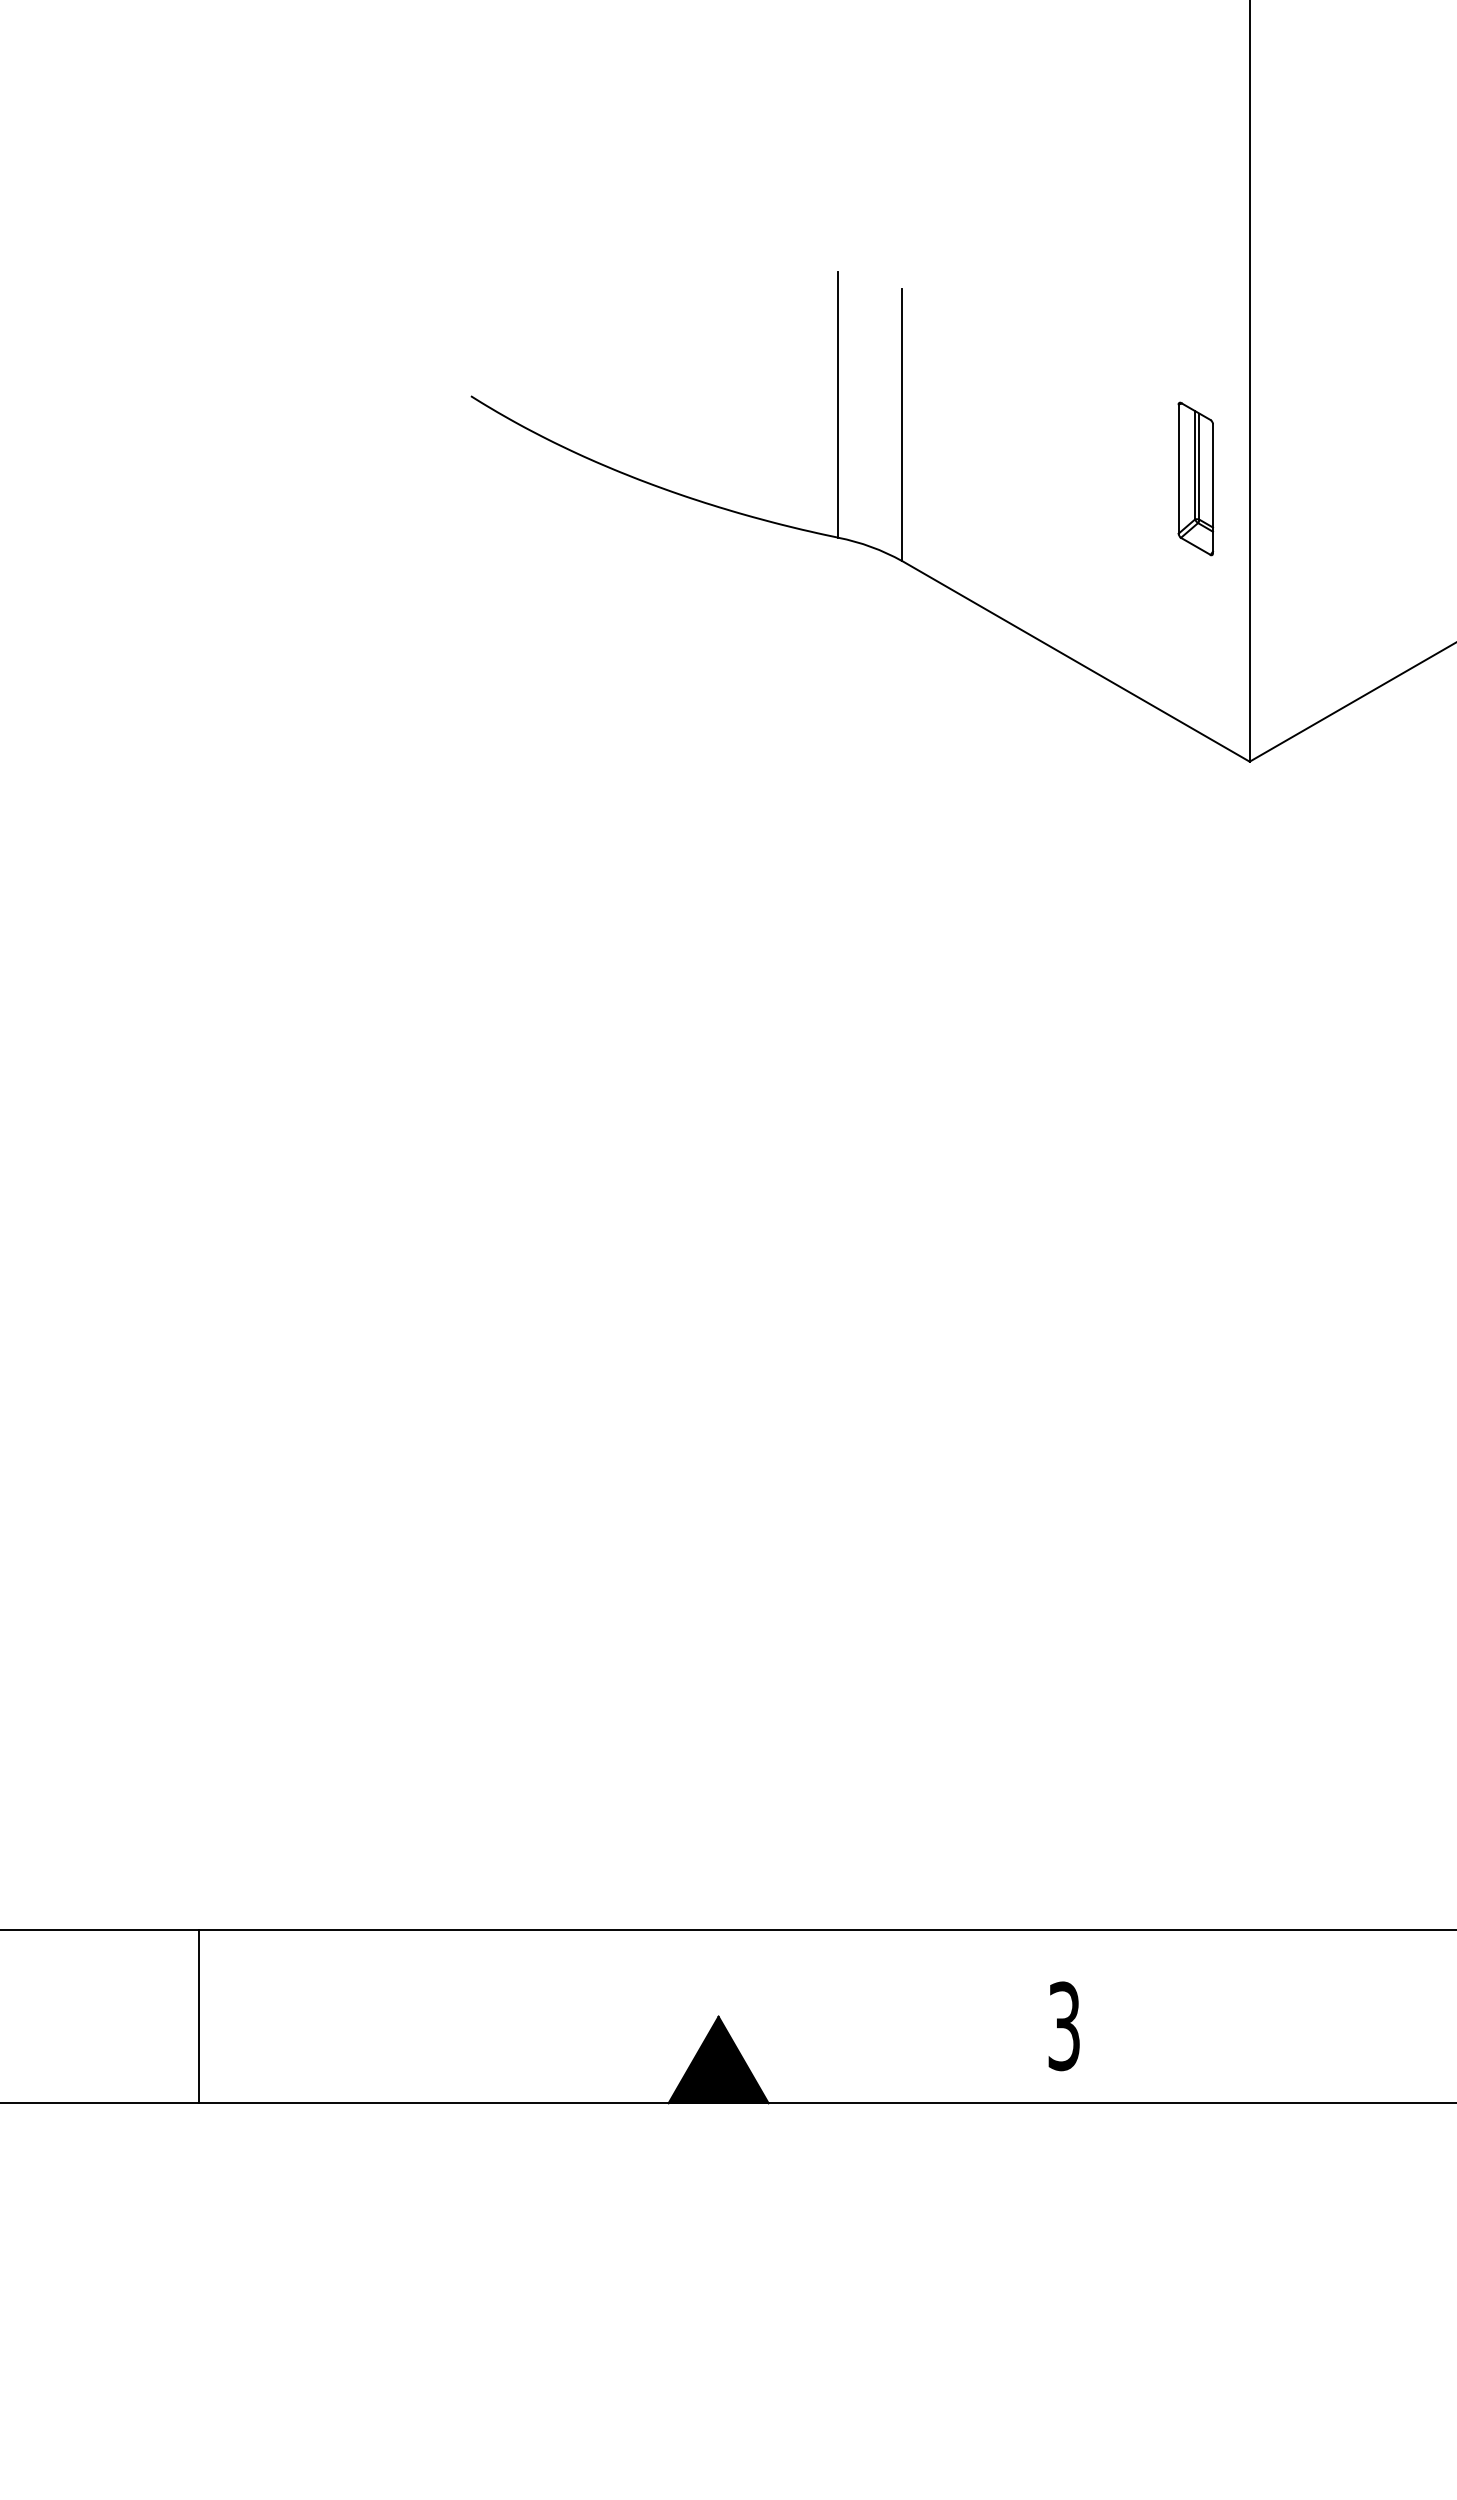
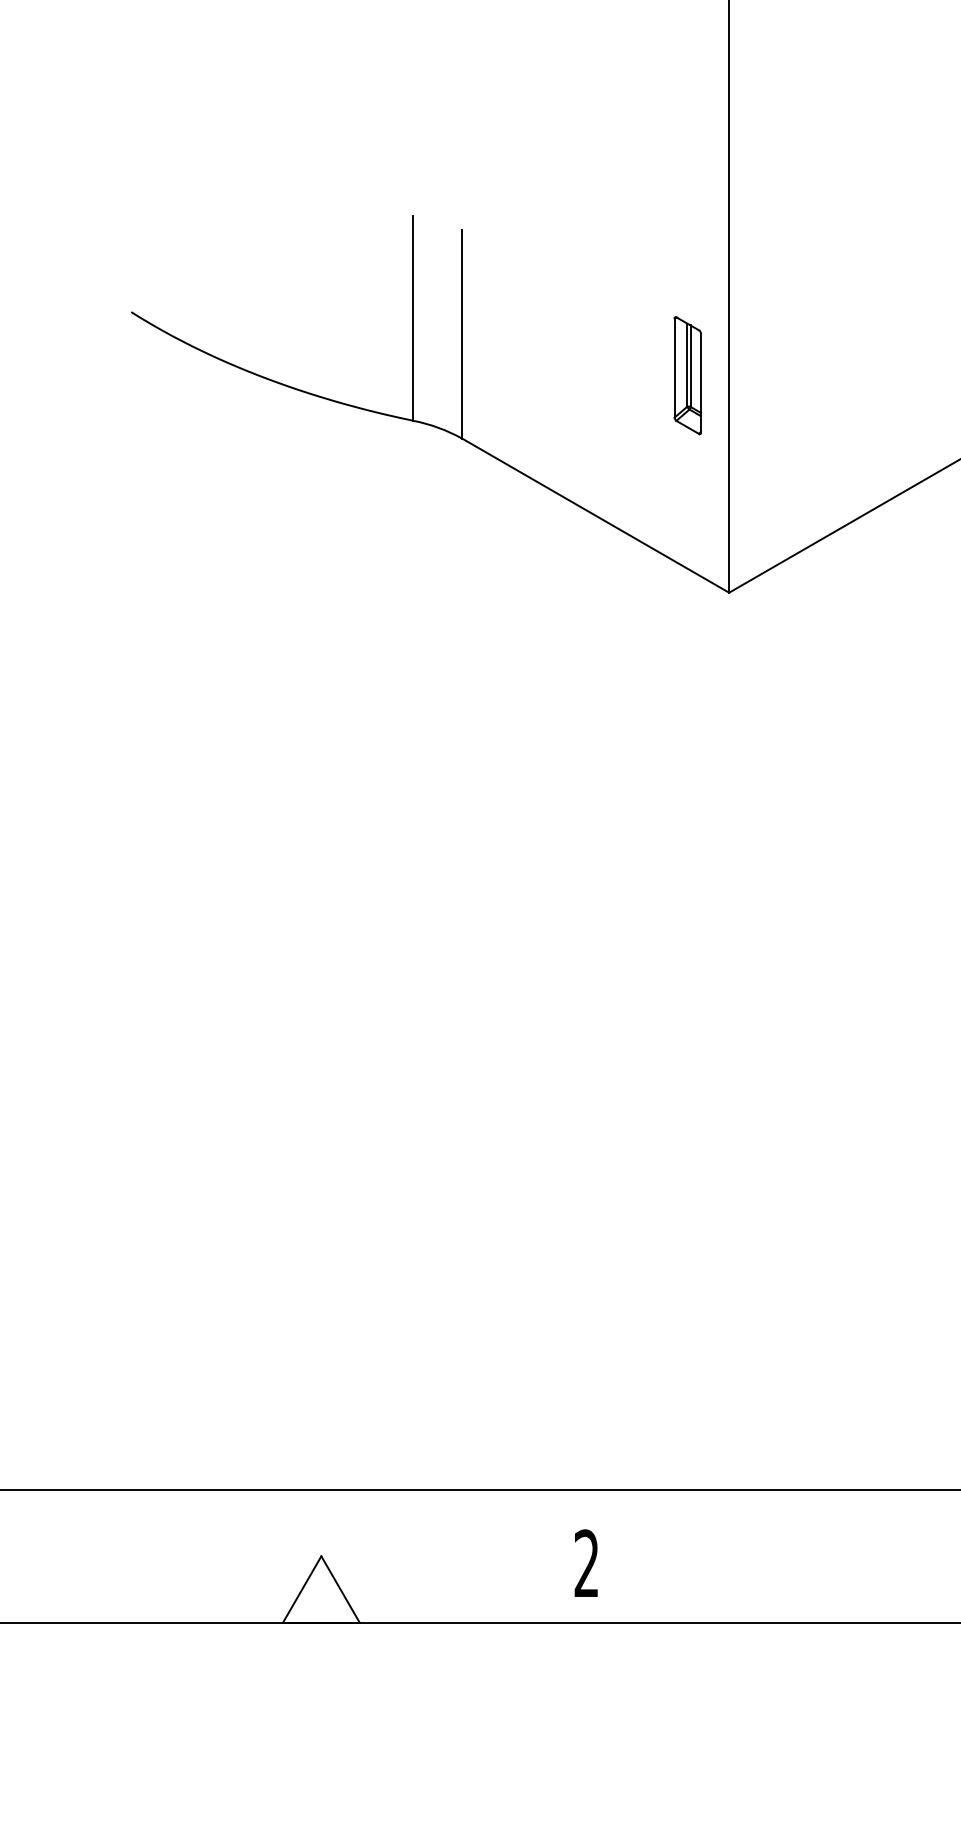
text: (1063, 2026) -> (586, 1563), 3 -> 2
fill: (718, 2059) -> (321, 1589), removed

